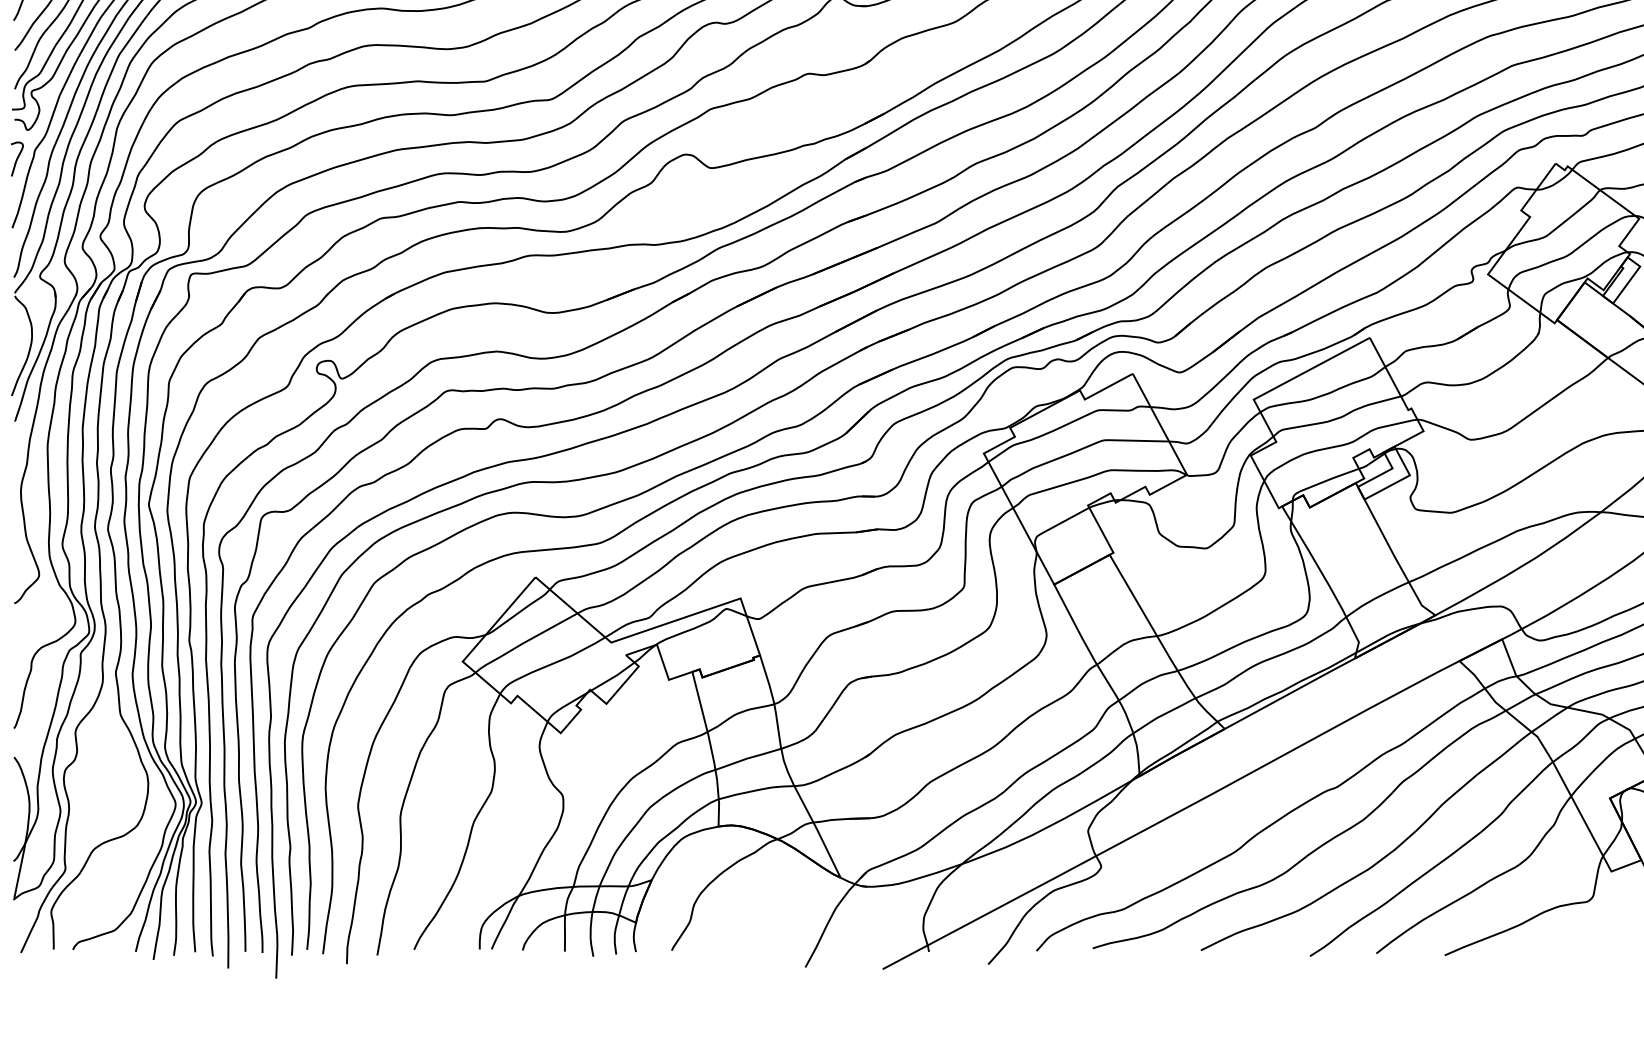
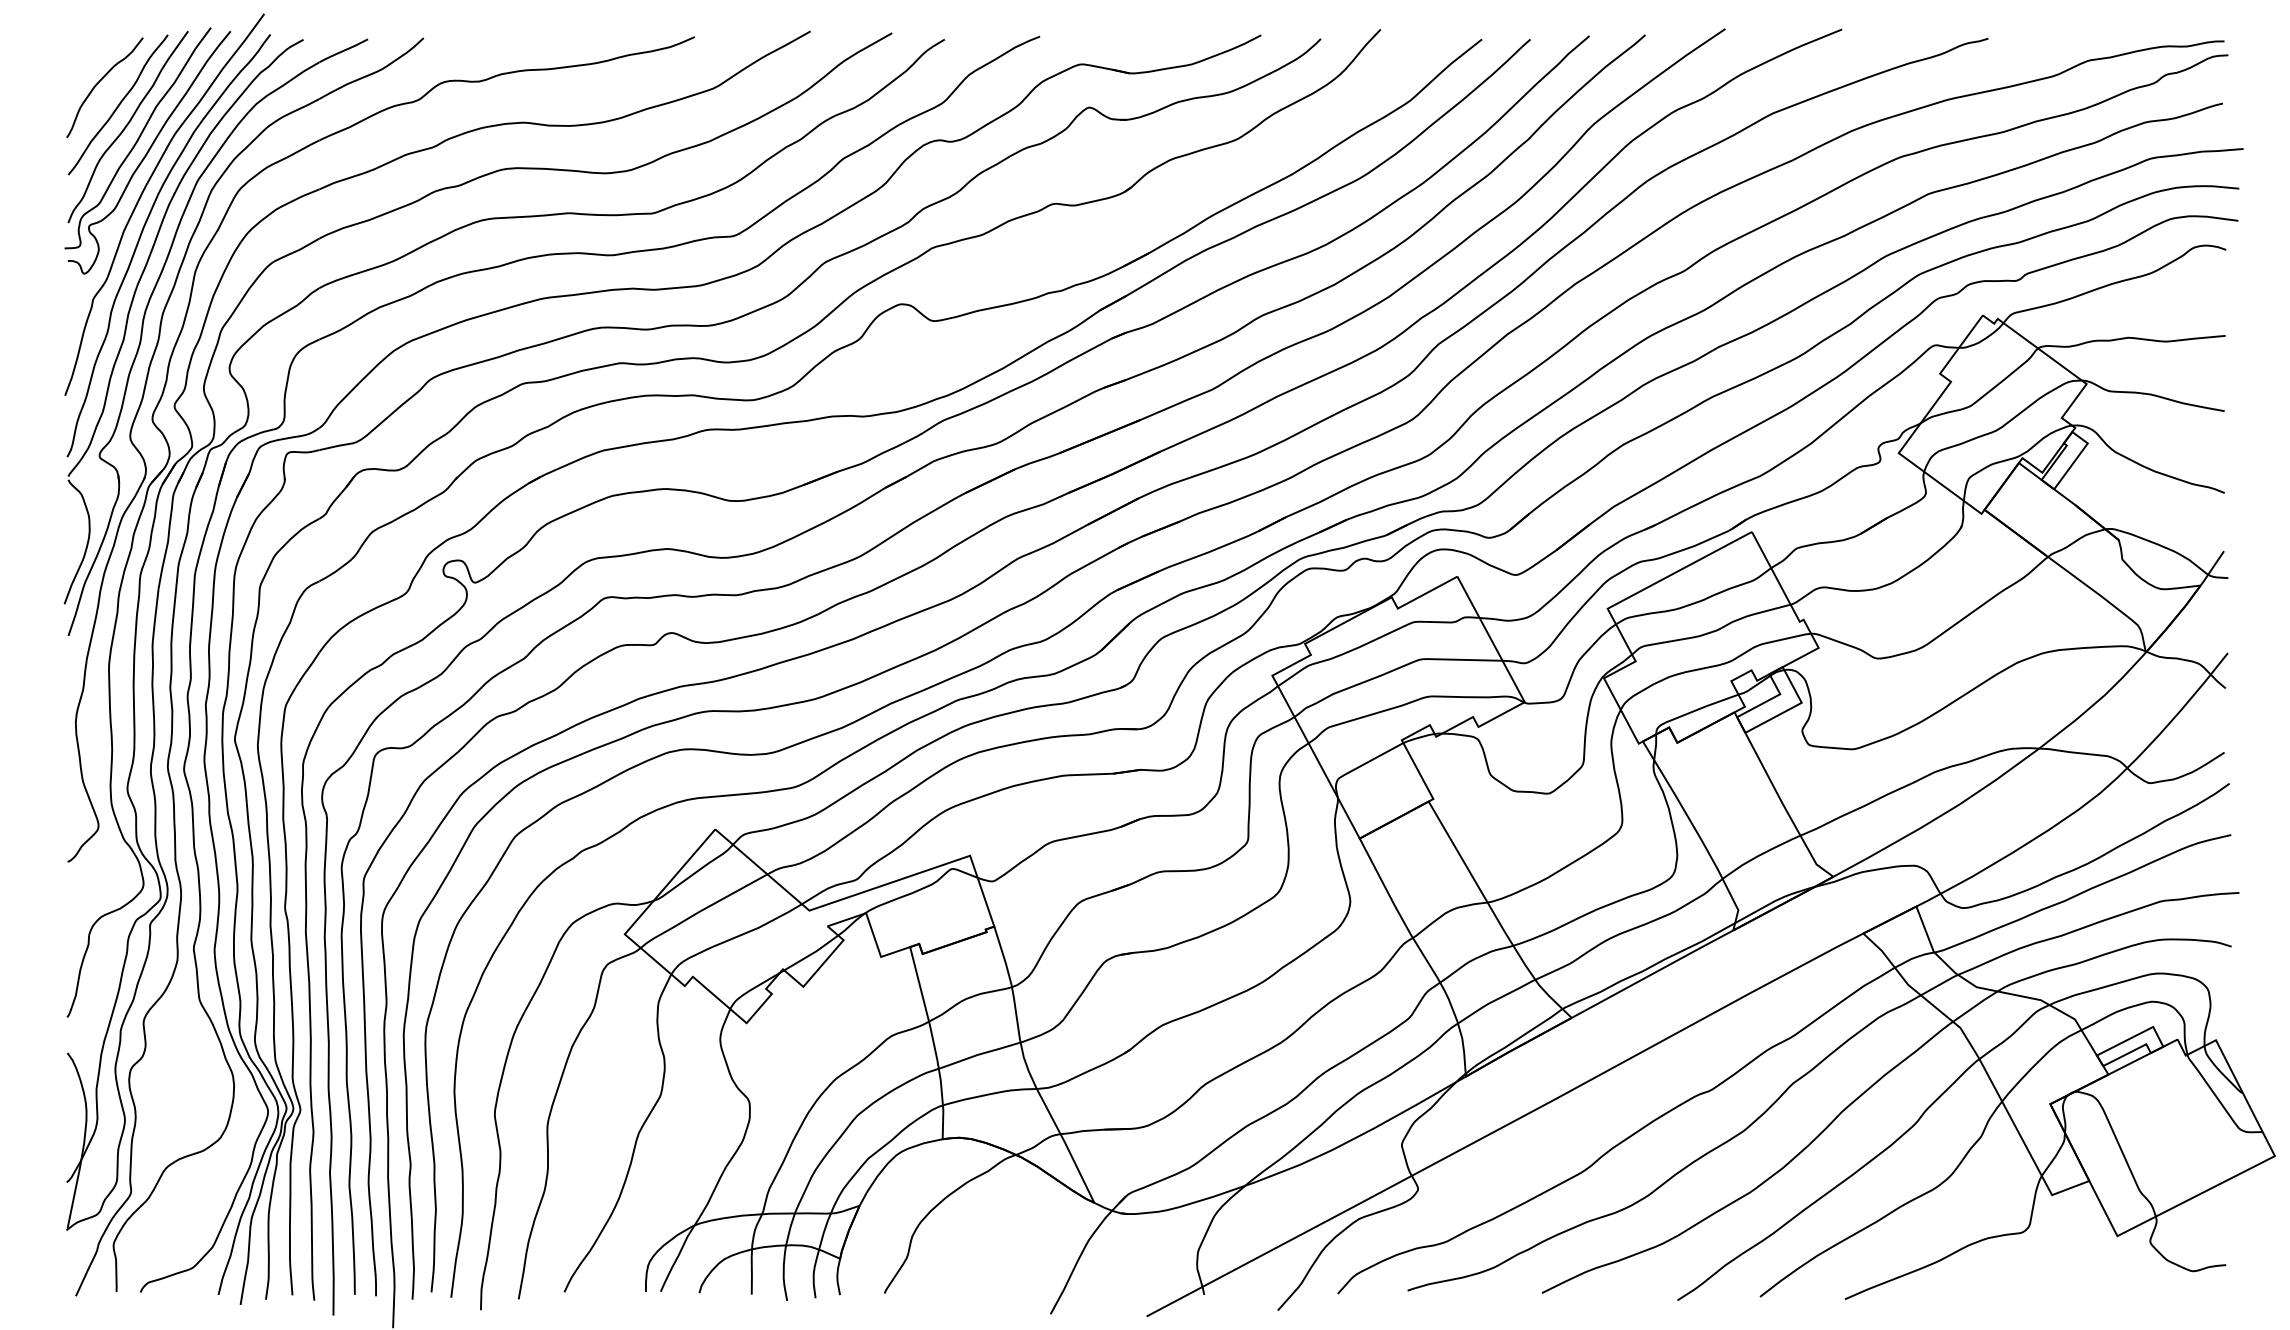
curve: (17, 158) -> (71, 309), removed

